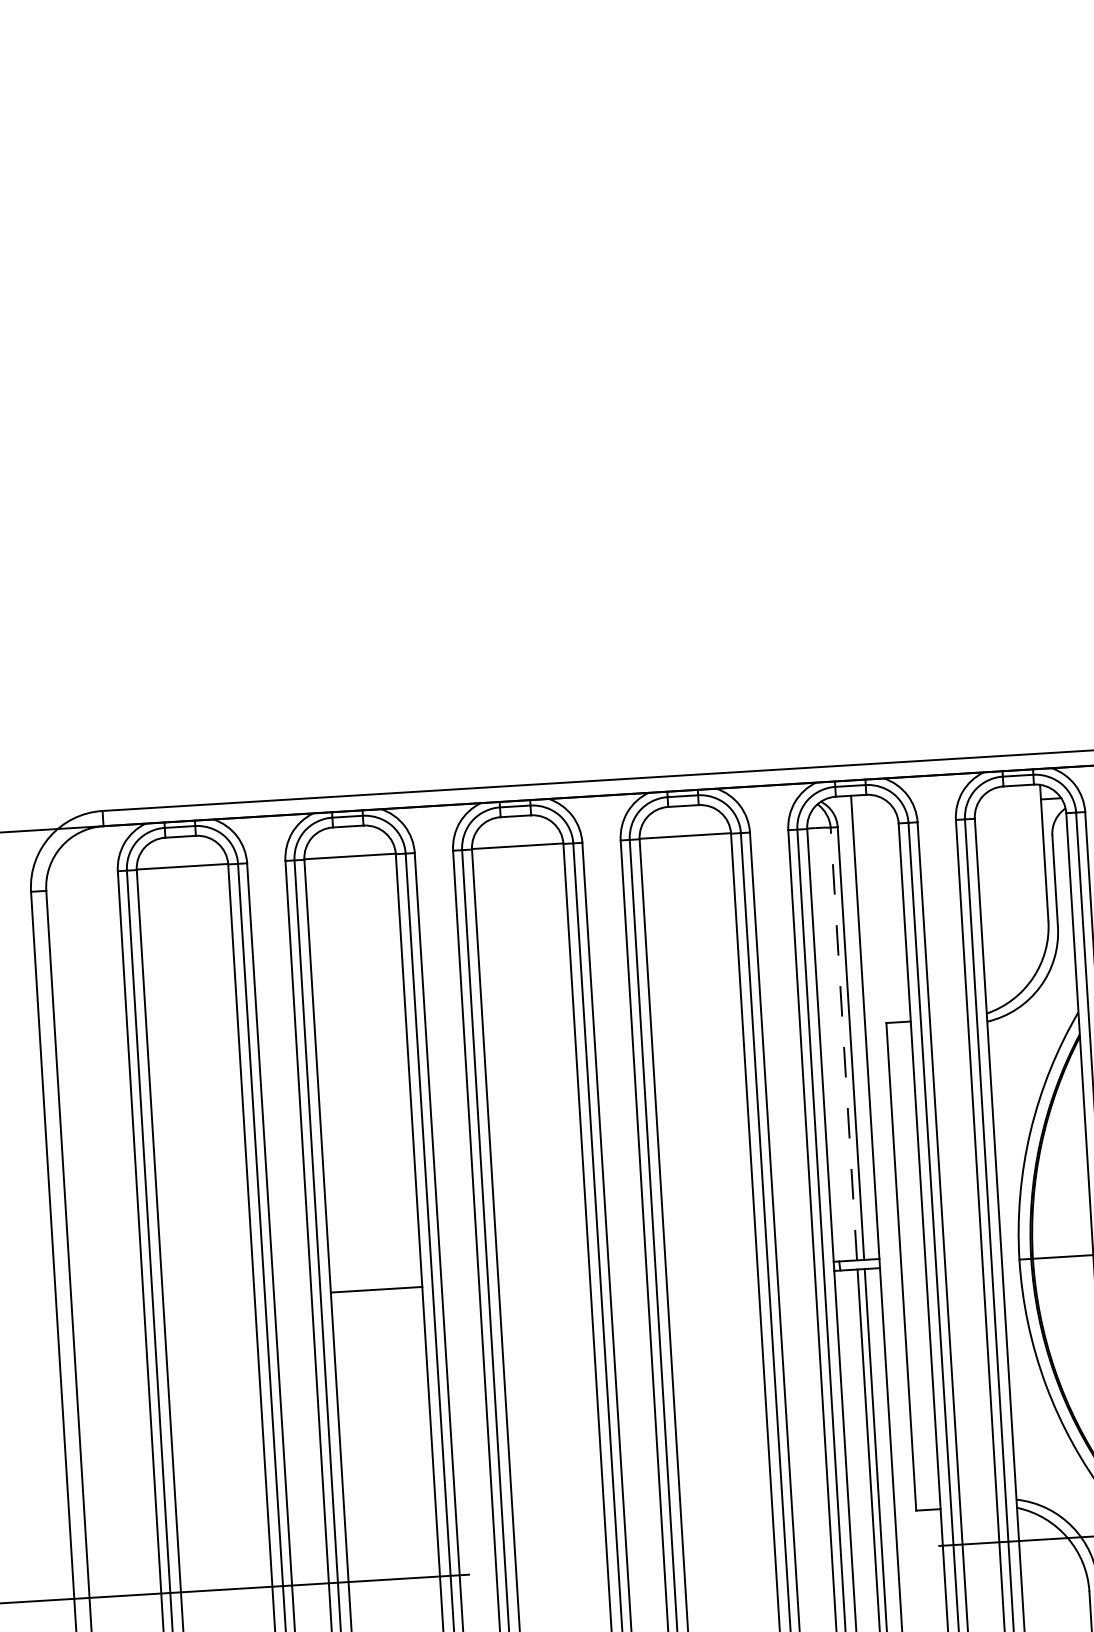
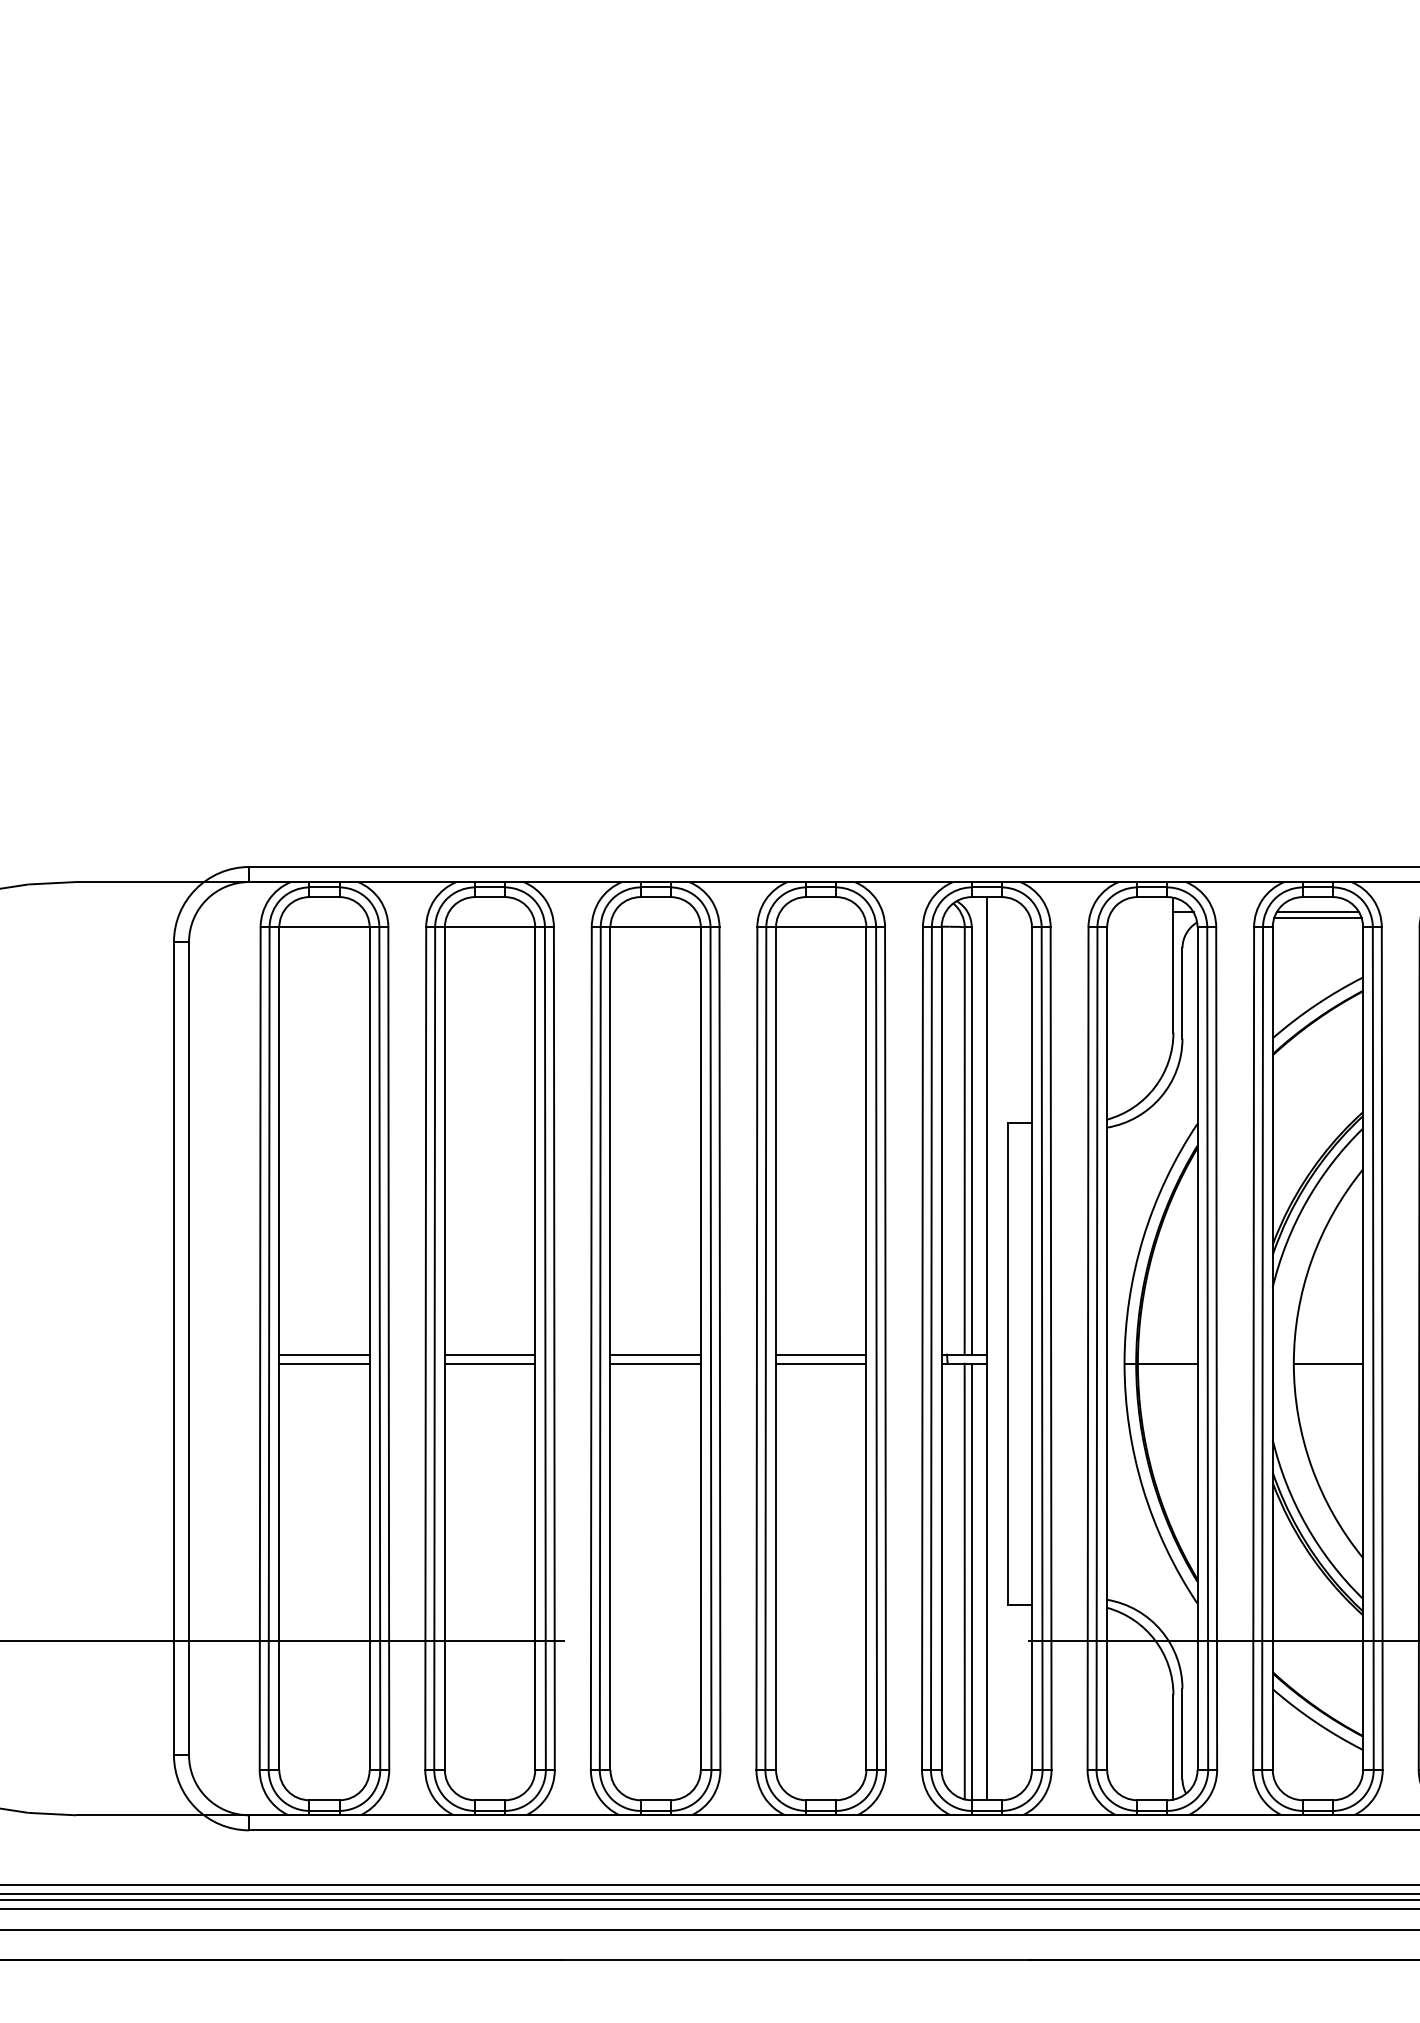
line: (843, 1043) -> (964, 1140), dashed -> solid
line: (712, 1269) -> (821, 1354), added
line: (712, 1278) -> (821, 1363), added
line: (544, 1279) -> (655, 1354), added
line: (544, 1288) -> (655, 1363), added
line: (376, 1298) -> (489, 1363), added
line: (208, 1299) -> (324, 1354), added
line: (209, 1308) -> (324, 1363), added

